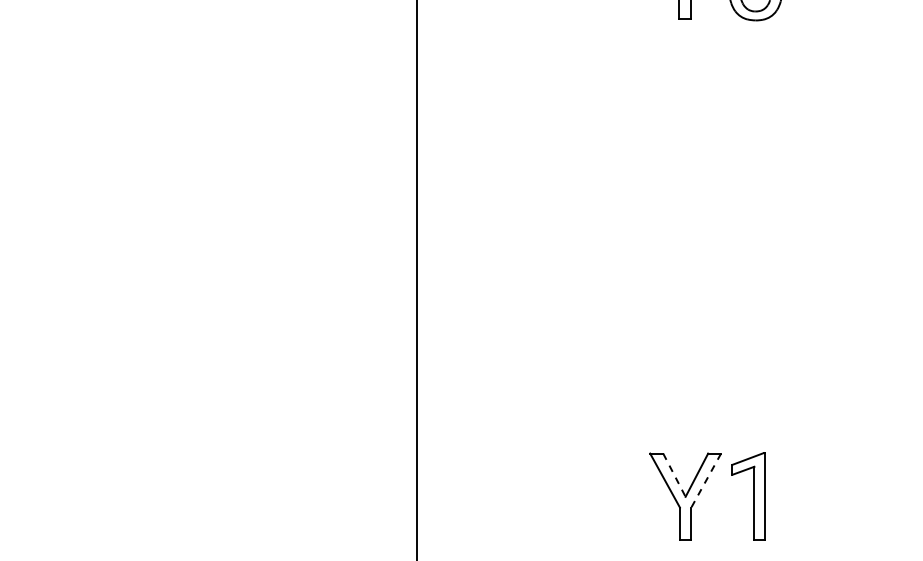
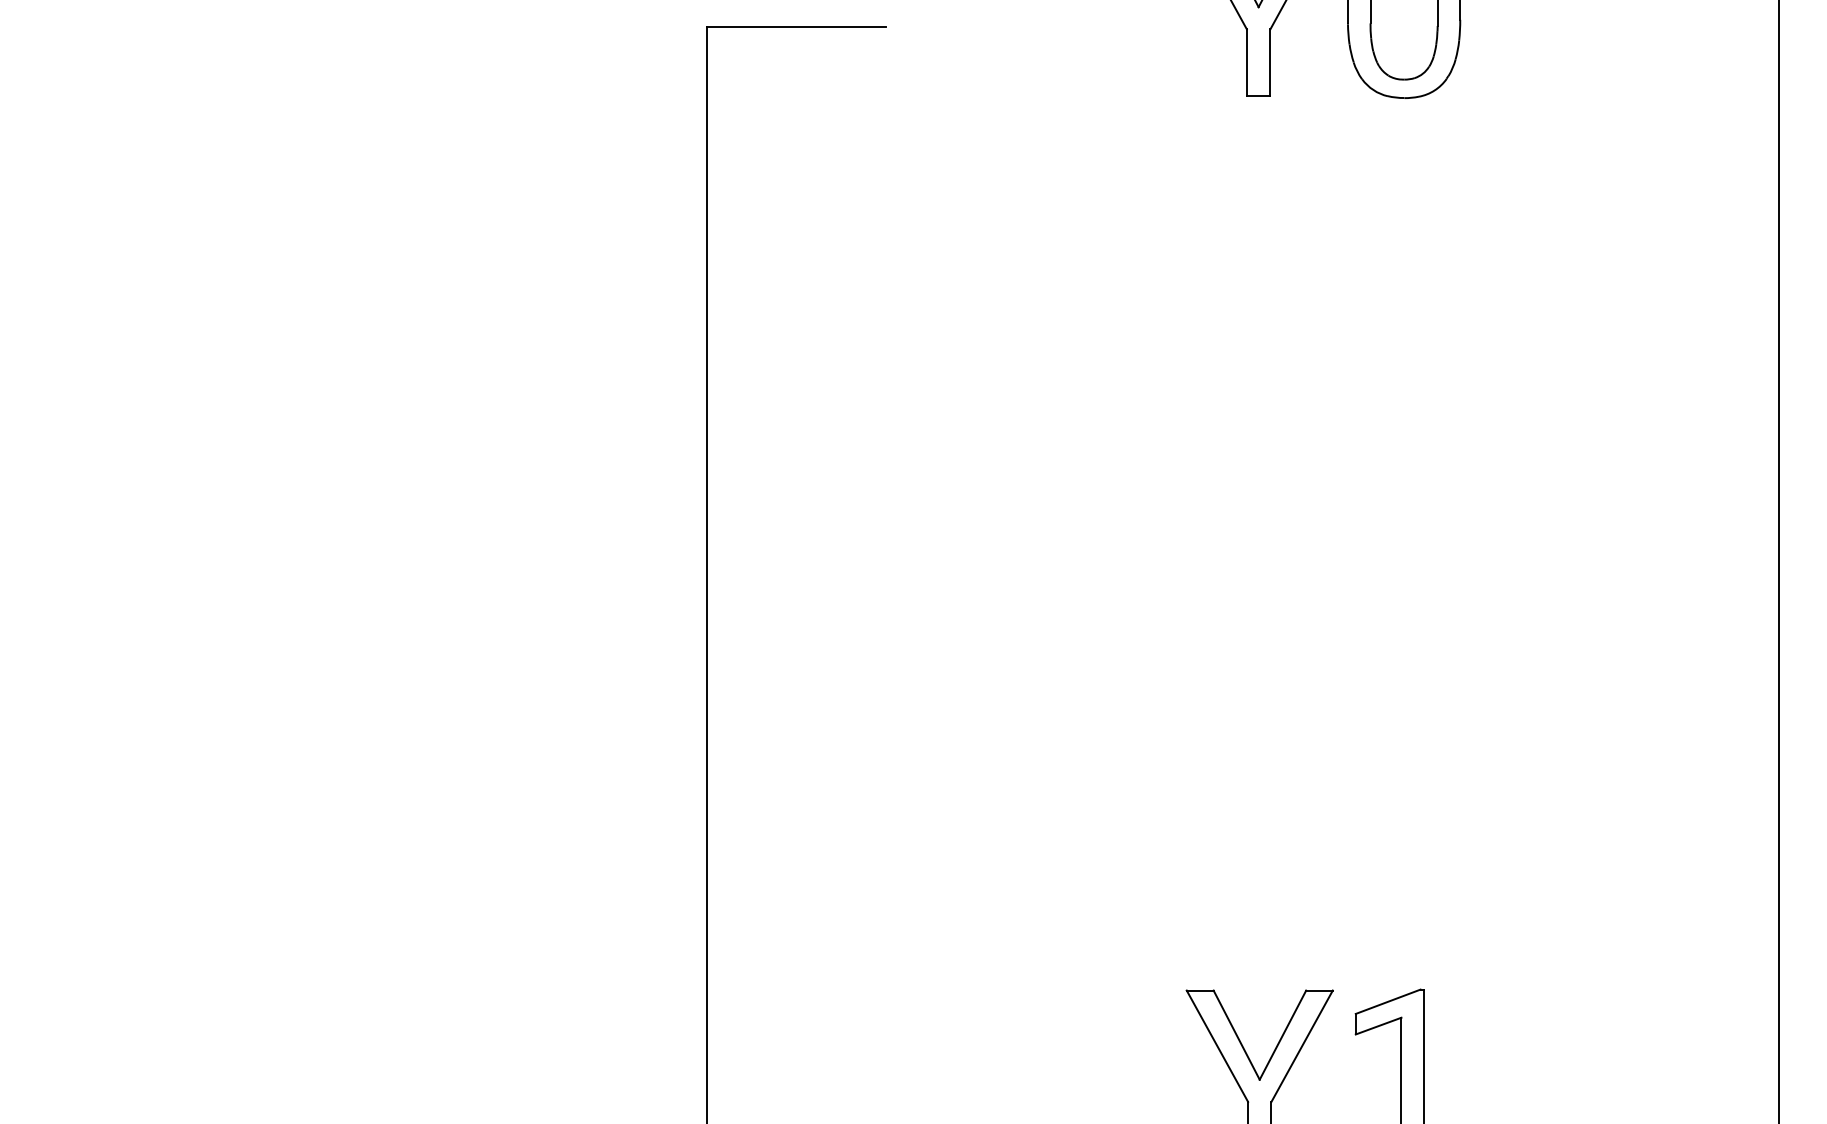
line: (674, 475) -> (1236, 1035), dashed -> solid
line: (706, 480) -> (1302, 1046), dashed -> solid

